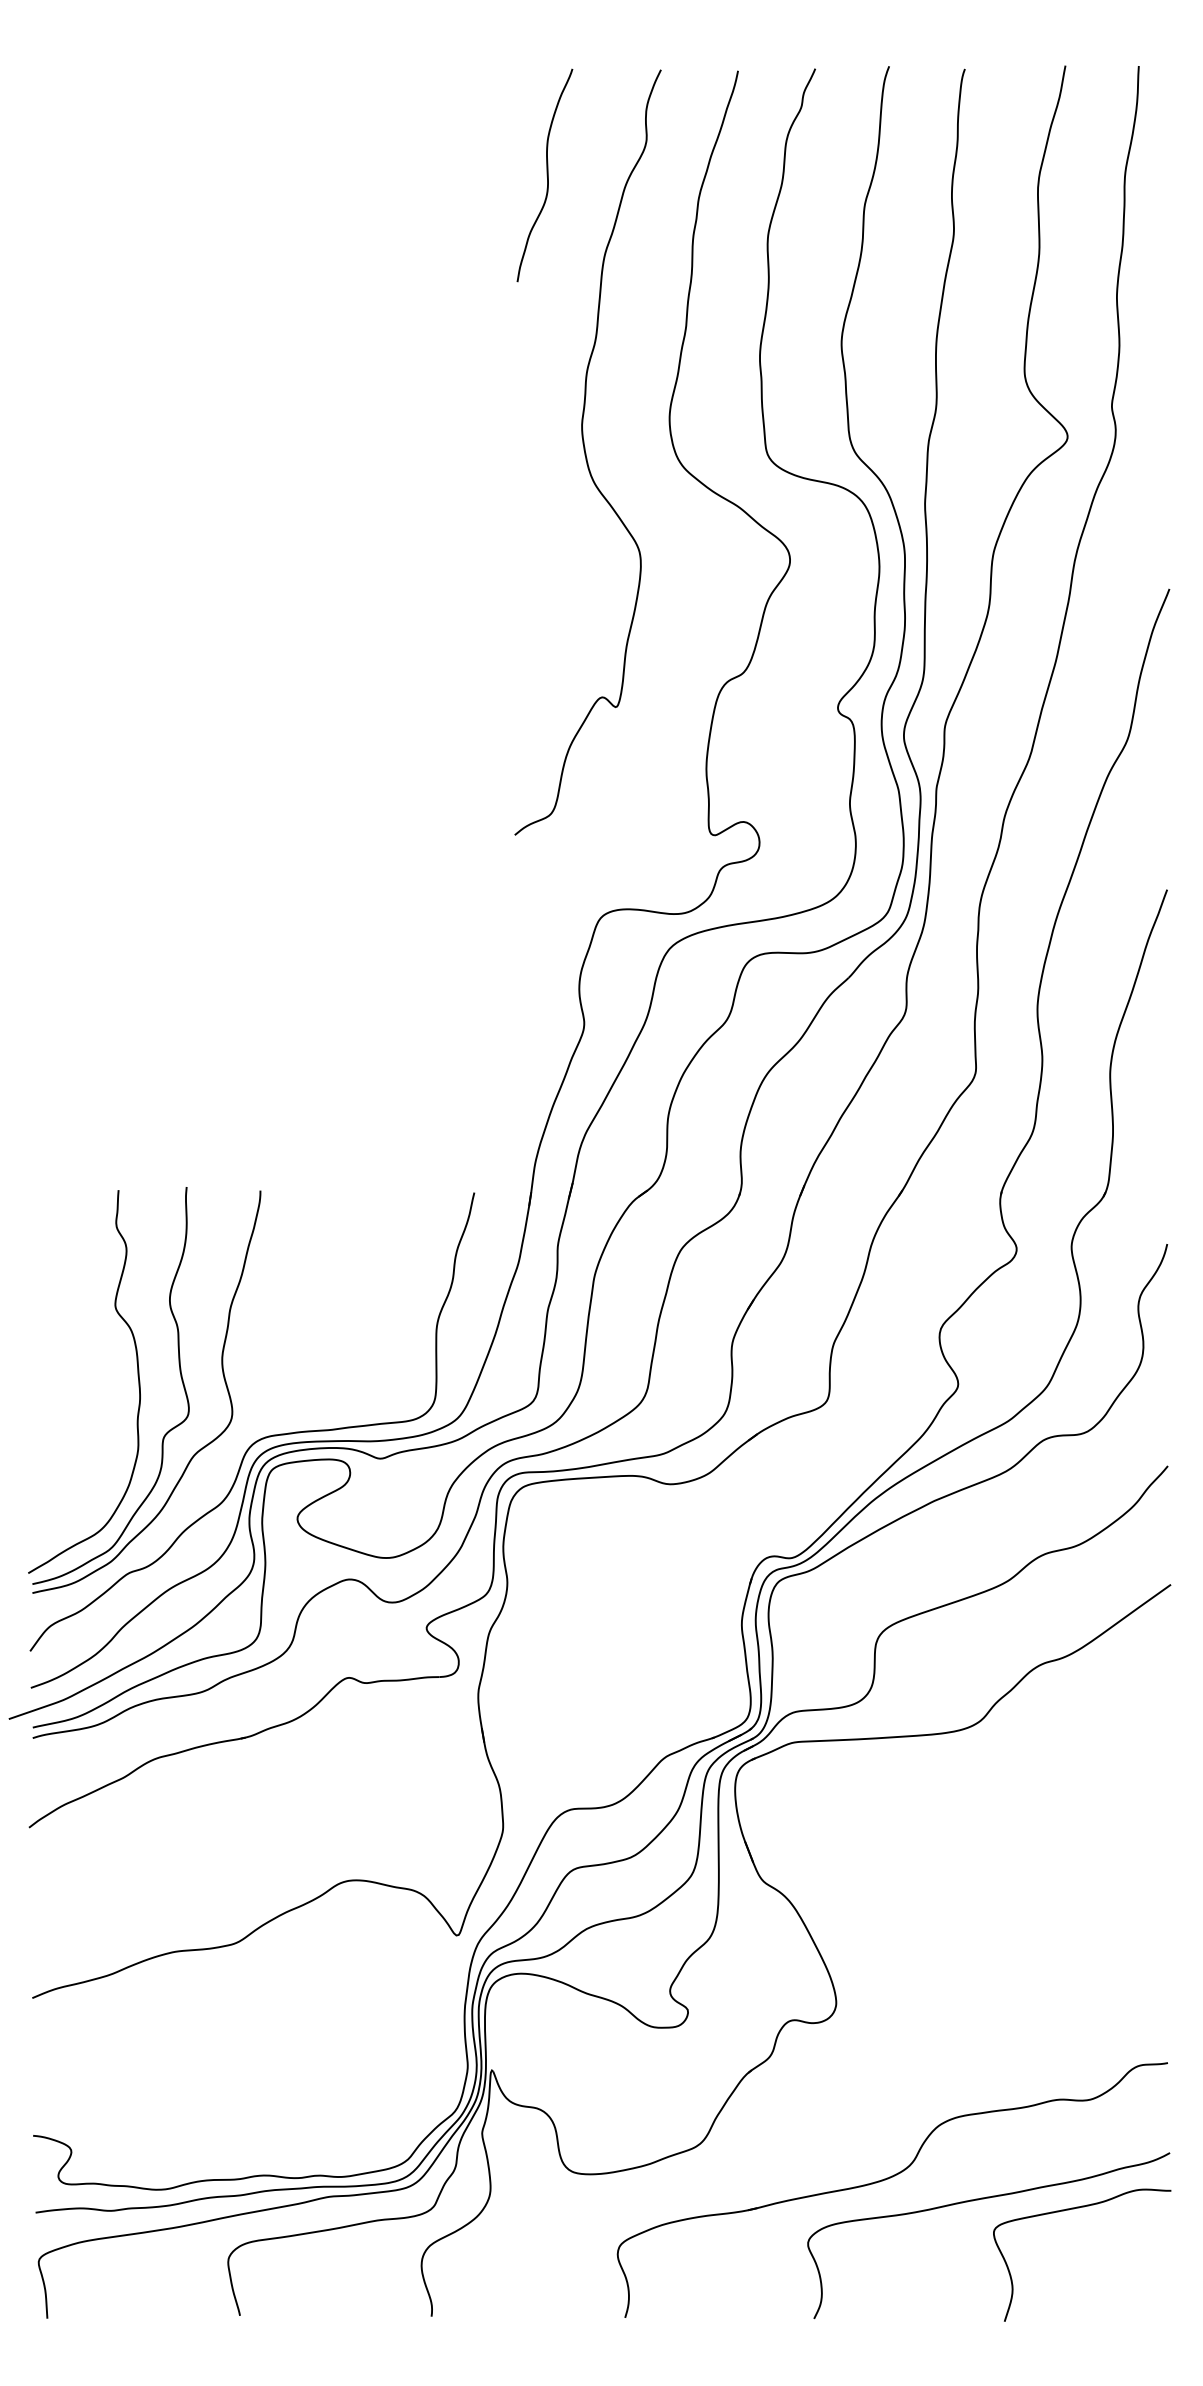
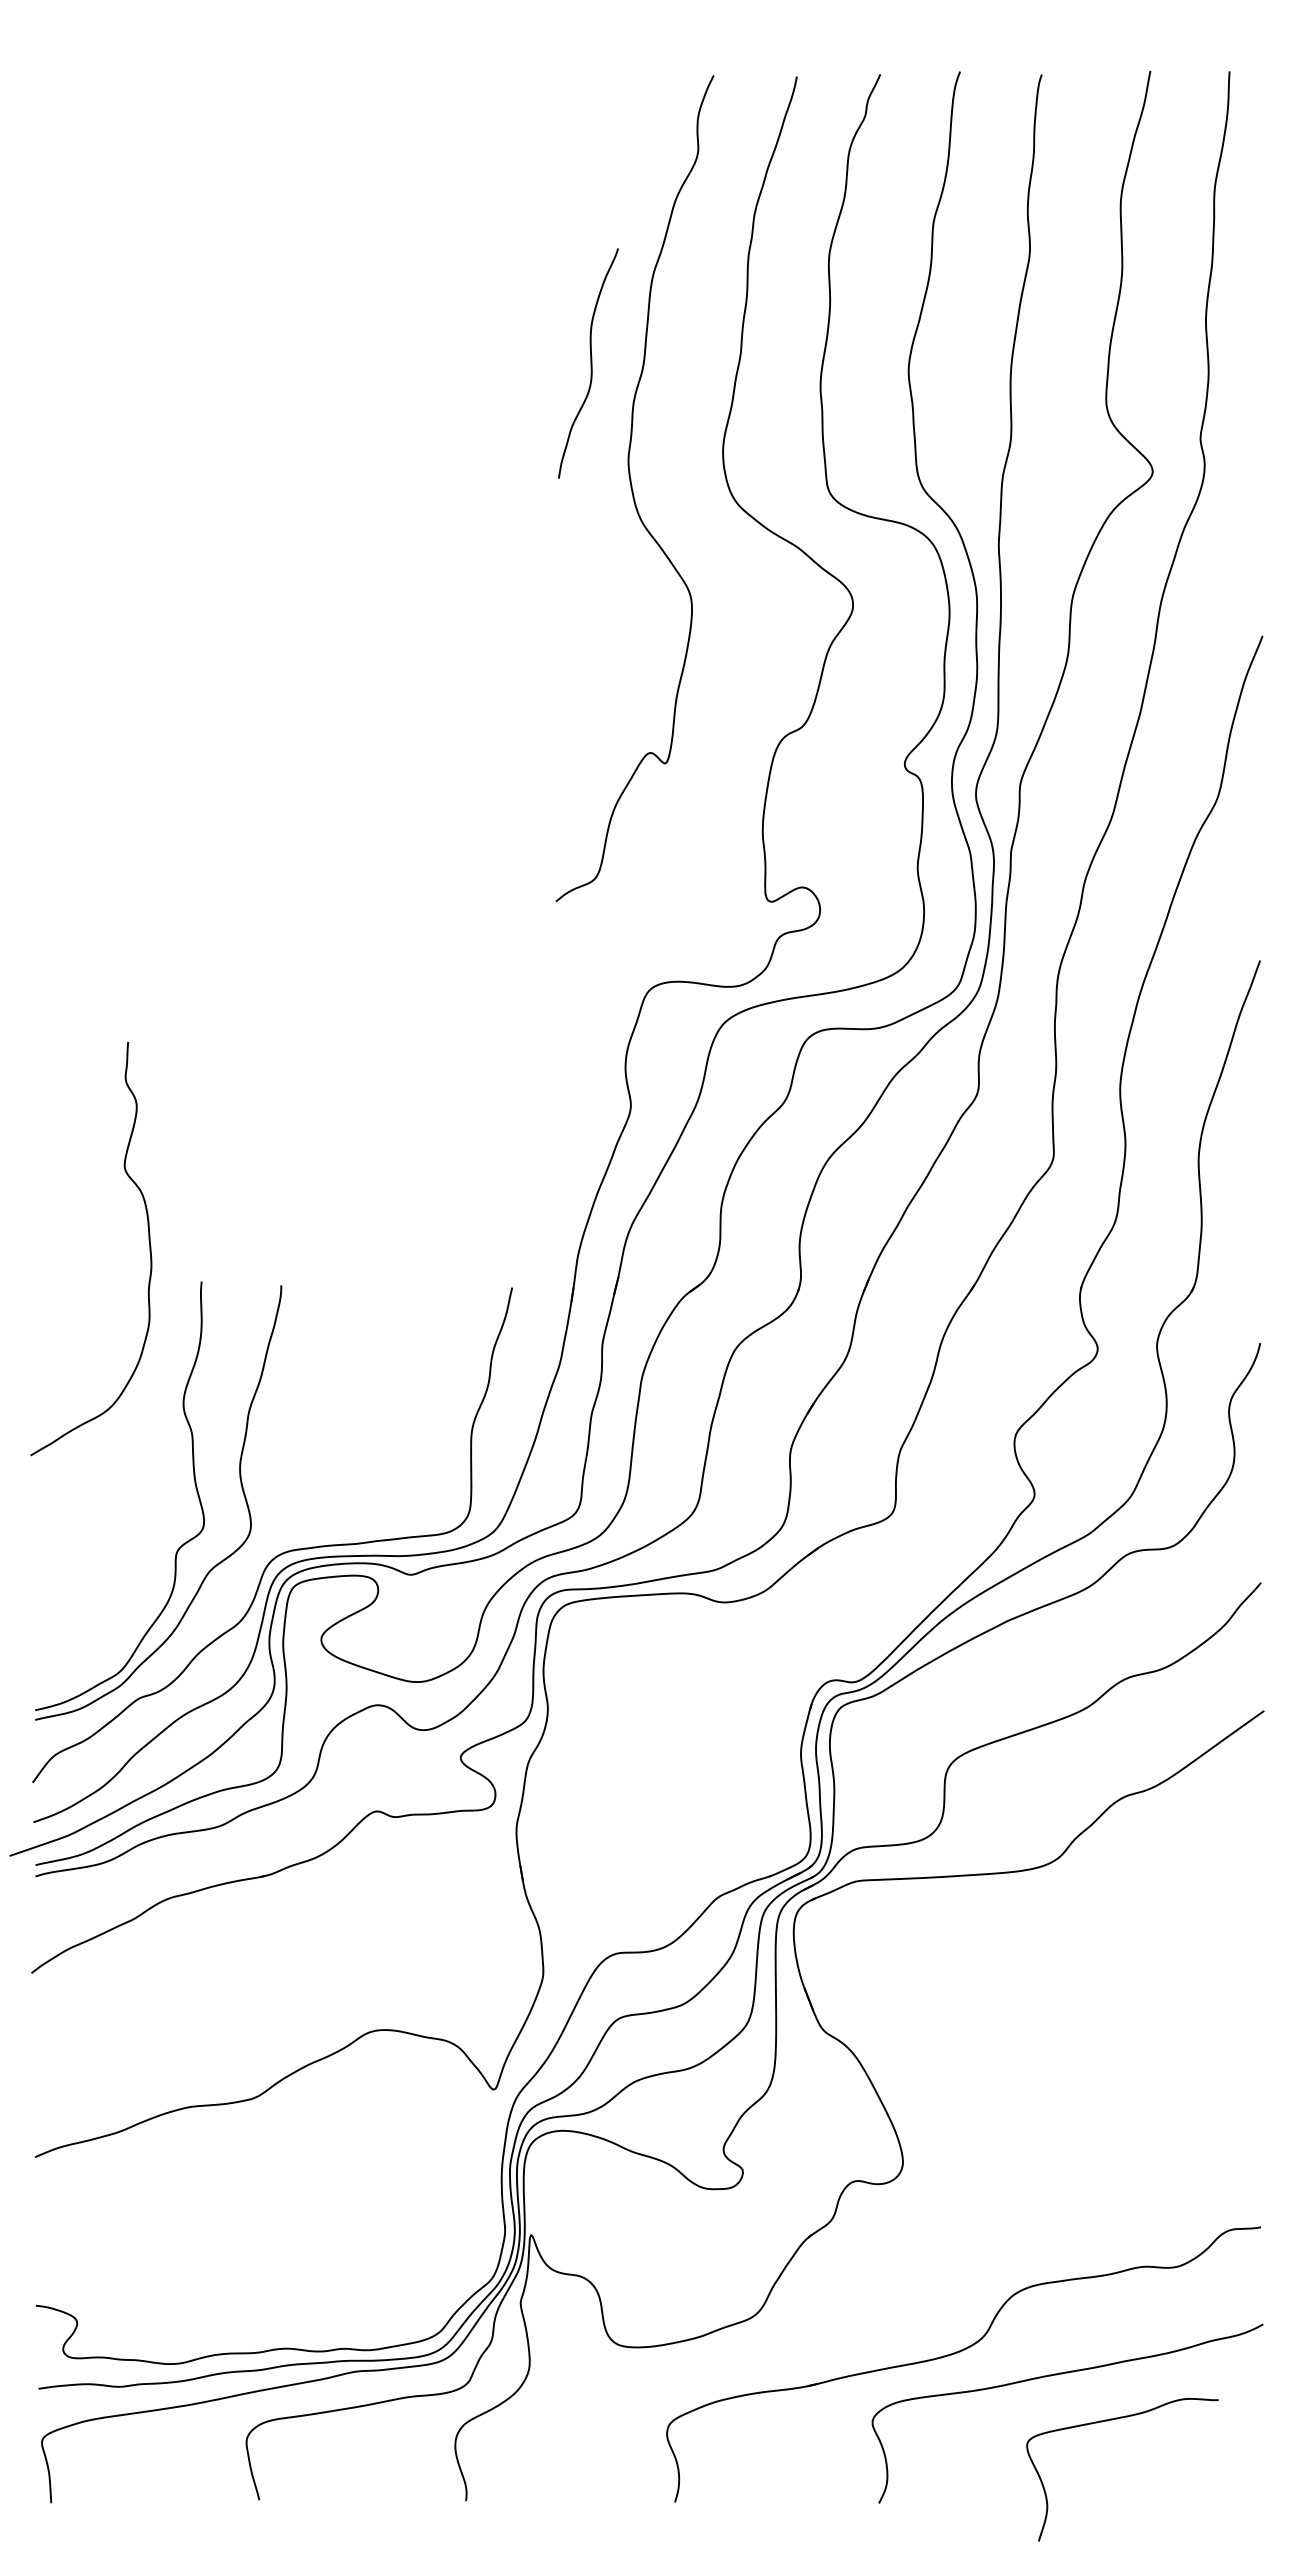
curve: (546, 175) -> (590, 363), moved
curve: (137, 1375) -> (148, 1241), moved
curve: (1072, 2209) -> (1112, 2420), moved

